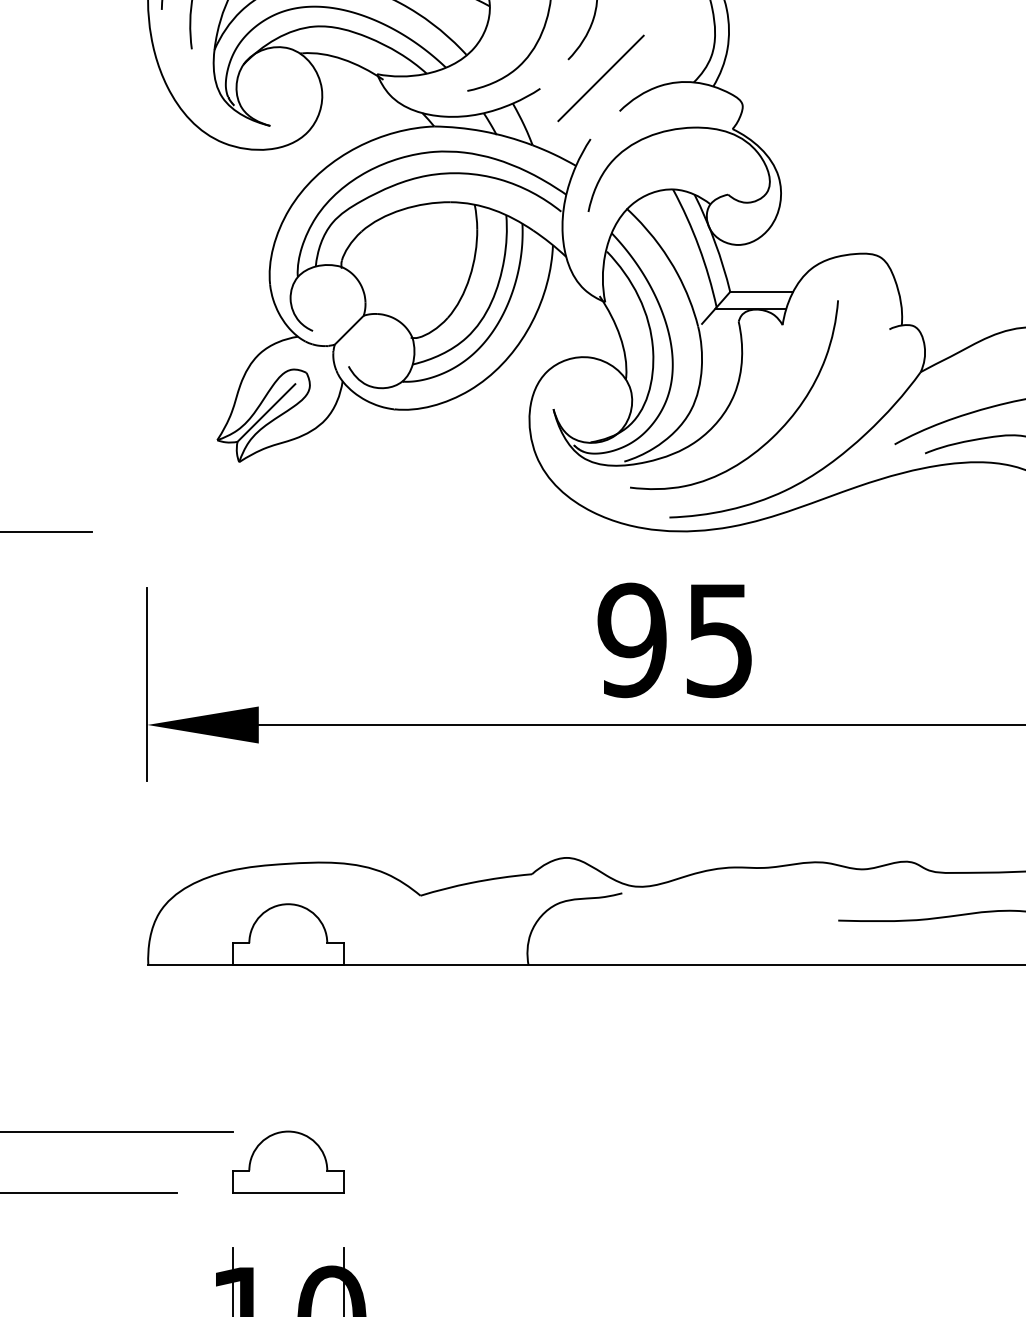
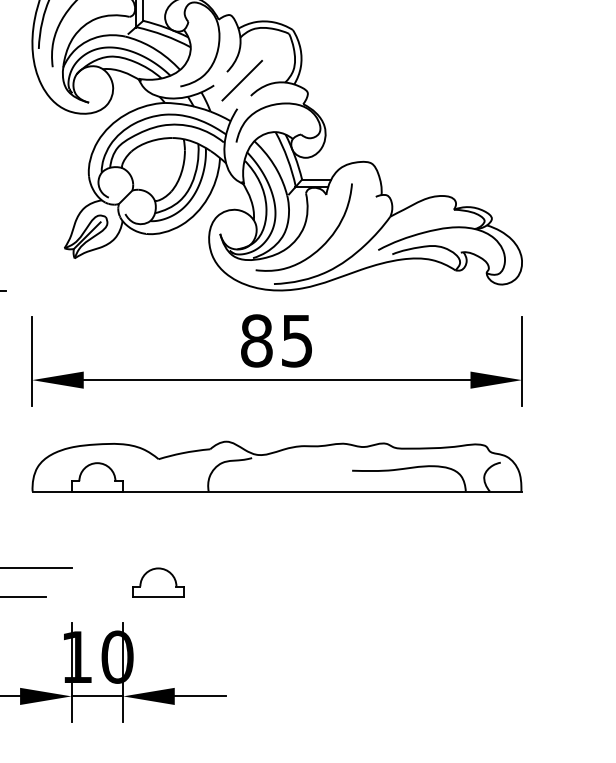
text: (631, 639) -> (256, 340), 95 -> 85
part: (288, 1161) -> (158, 582), moved

